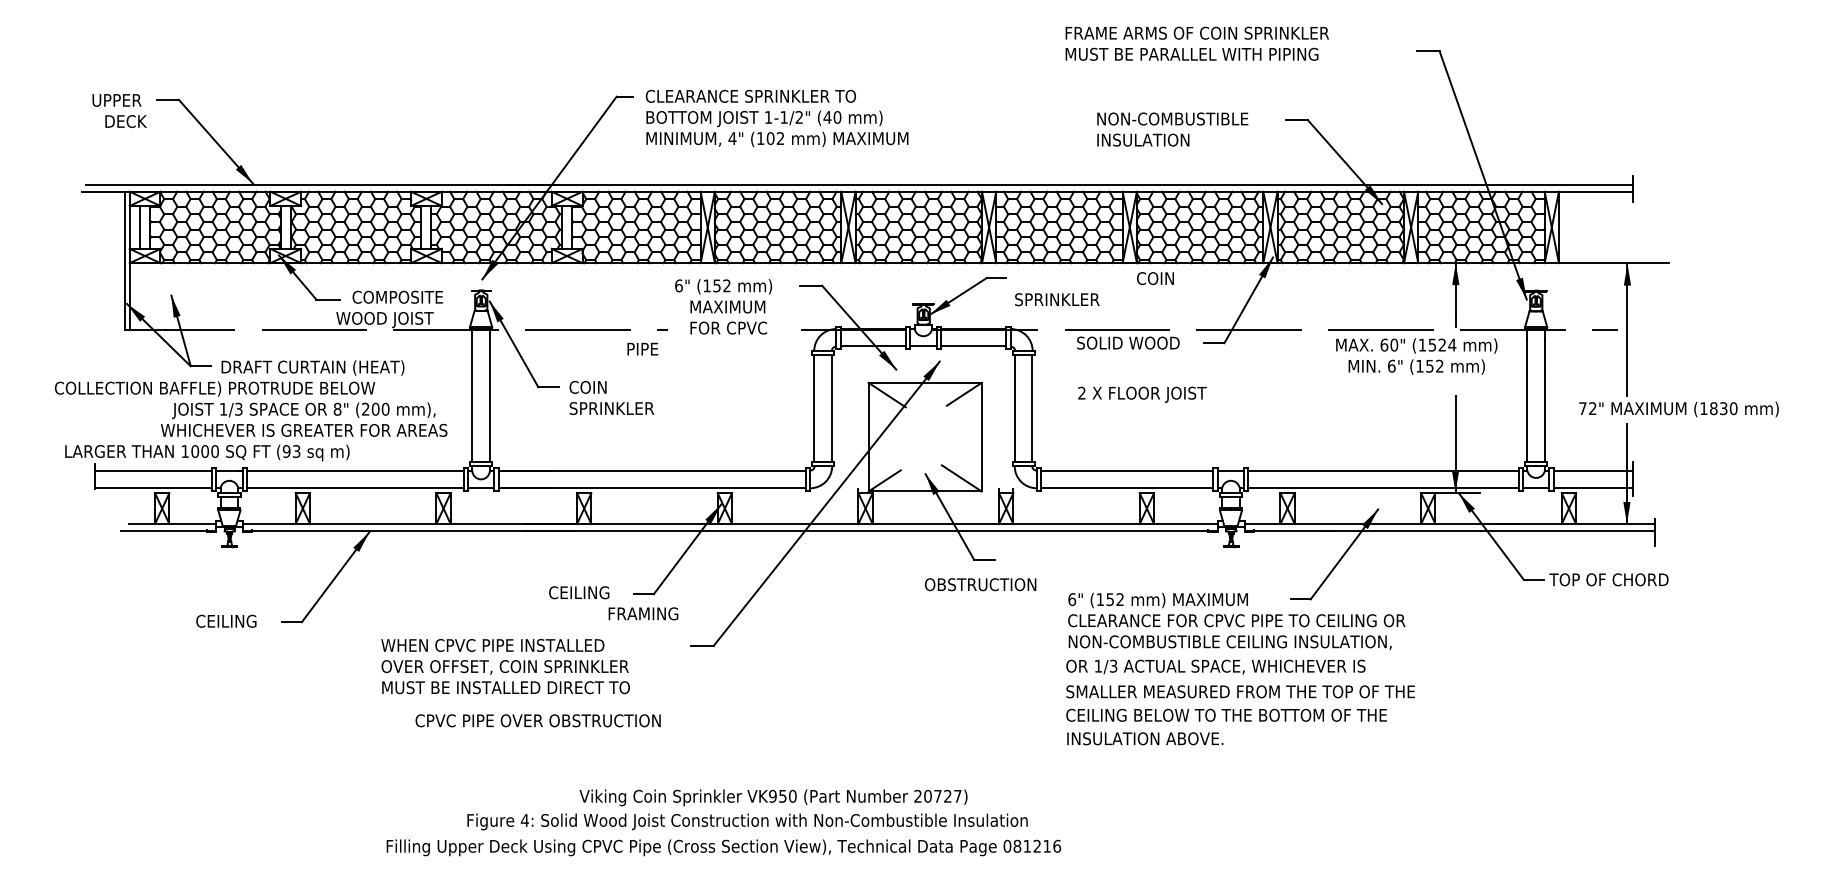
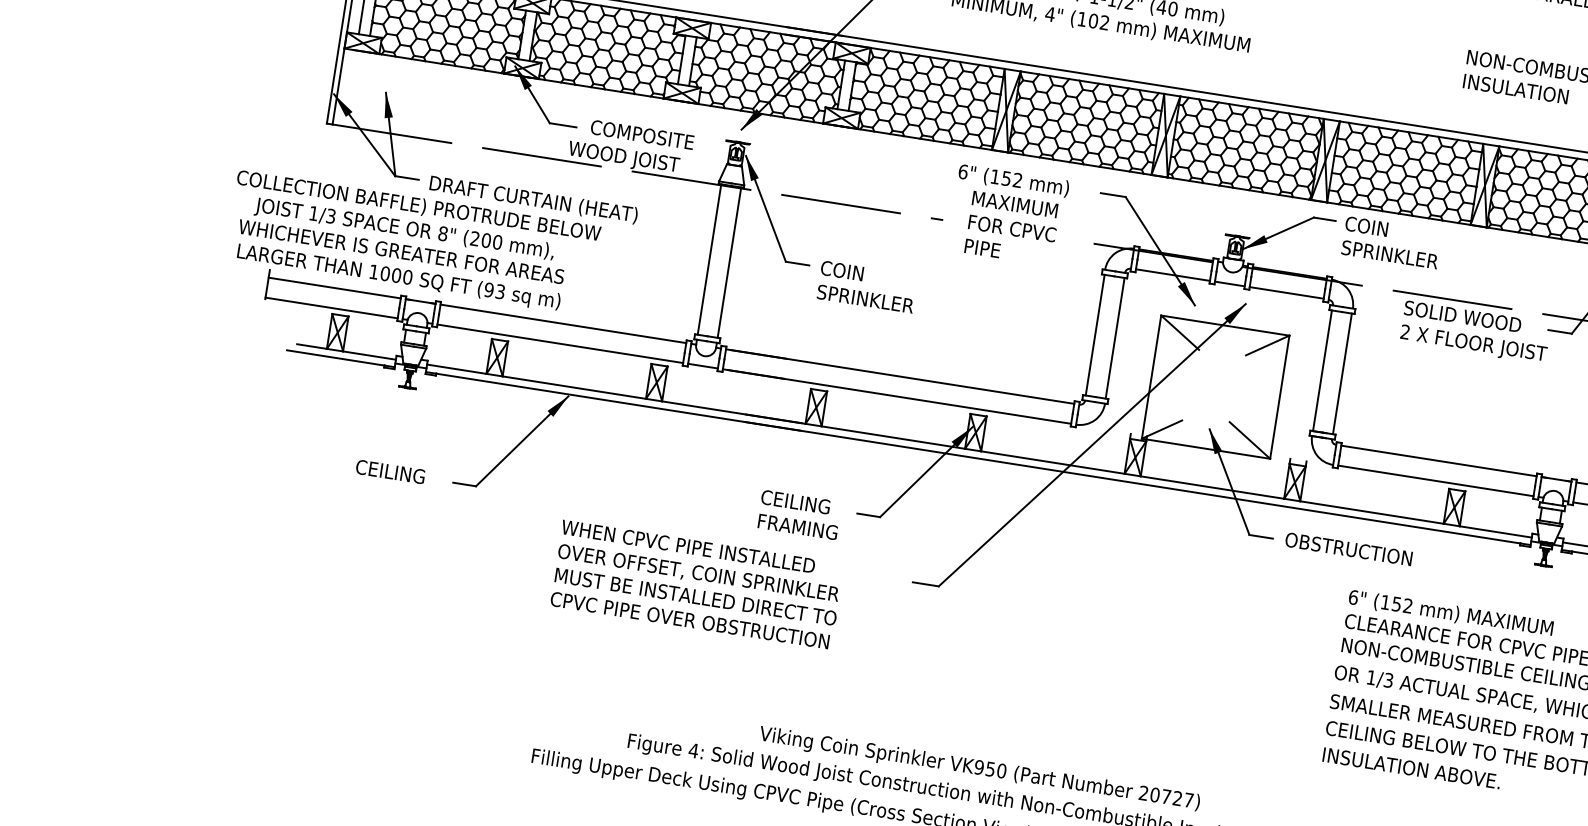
text: (1155, 278) -> (1366, 226), moved
text: (642, 348) -> (982, 247), moved
text: (1142, 394) -> (1473, 344), moved
text: (304, 419) -> (403, 239), moved
text: (980, 584) -> (1348, 548), moved
text: (643, 613) -> (798, 526), moved
text: (537, 720) -> (689, 620), moved

